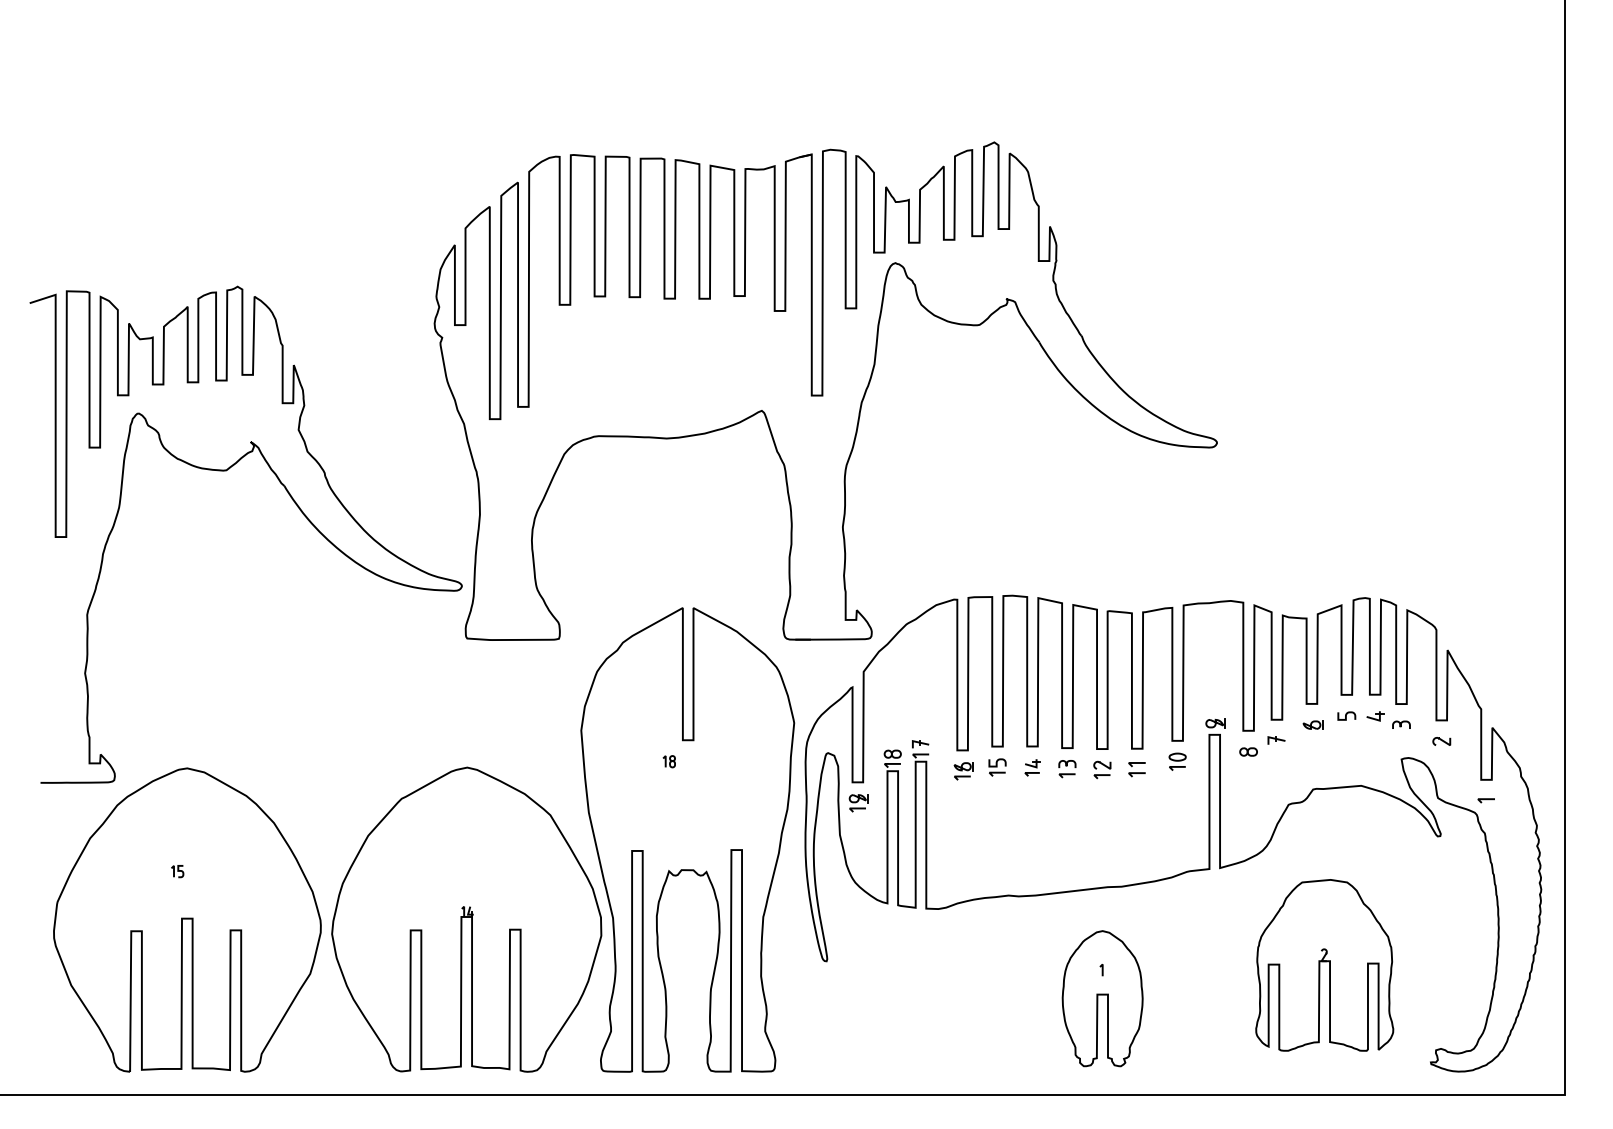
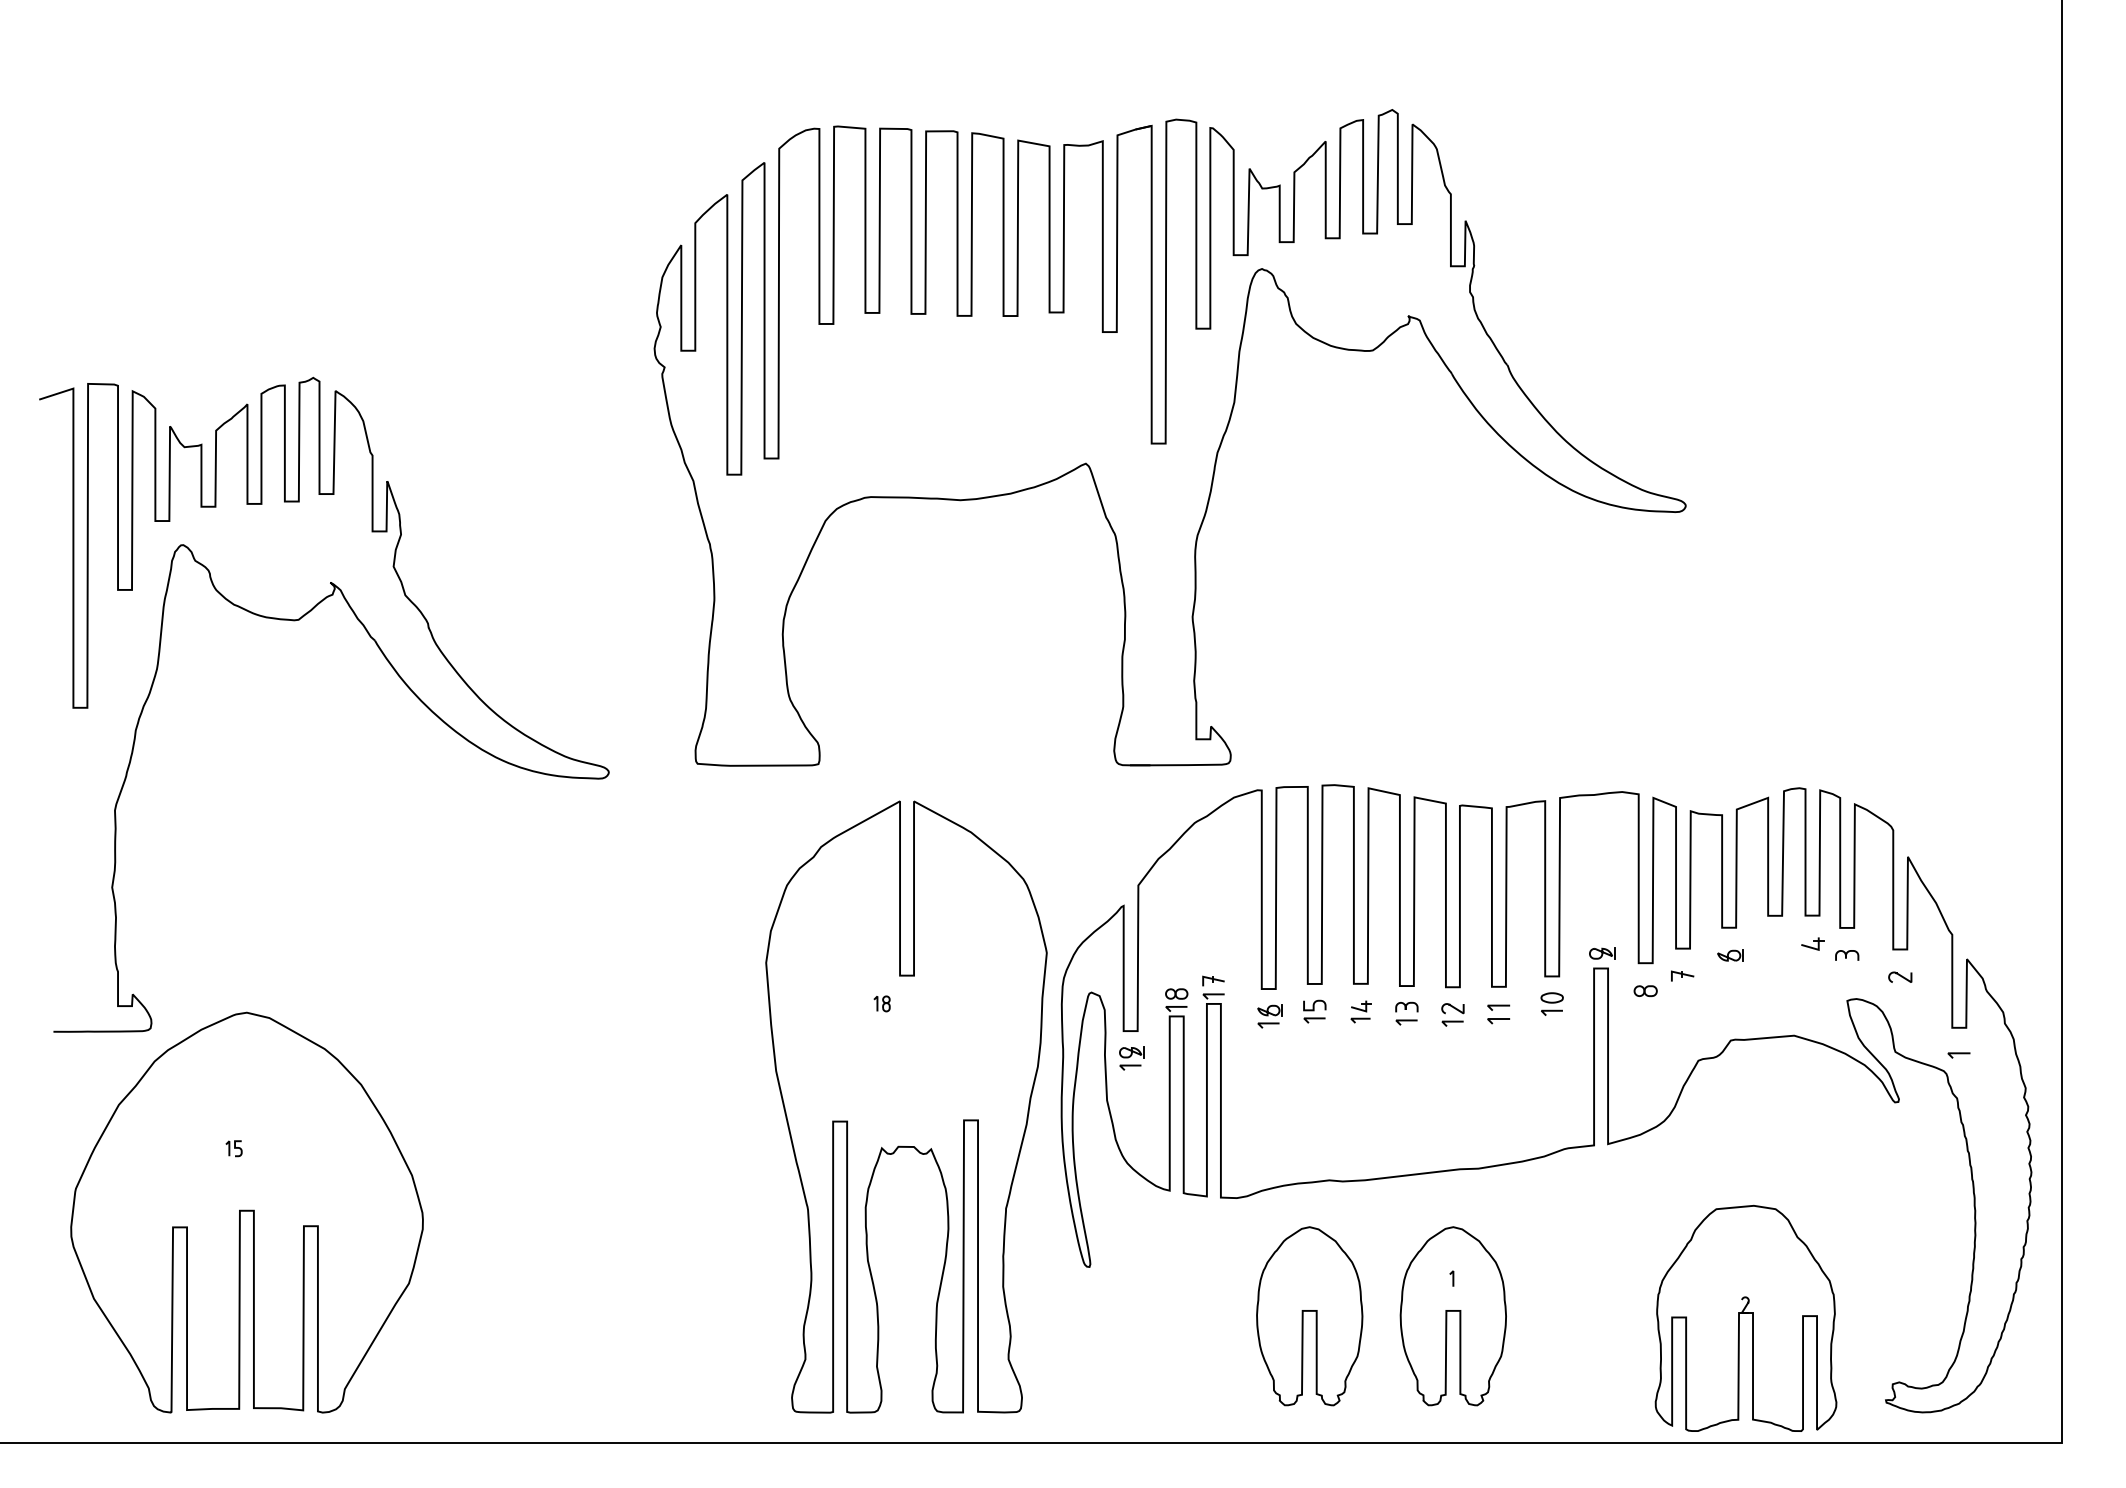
part: (825, 390) -> (1169, 436), moved
curve: (1346, 715) -> (1774, 943), removed
part: (466, 919) -> (614, 1211), removed
part: (1324, 965) -> (1745, 1318), moved
part: (993, 998) -> (1309, 1316), added

